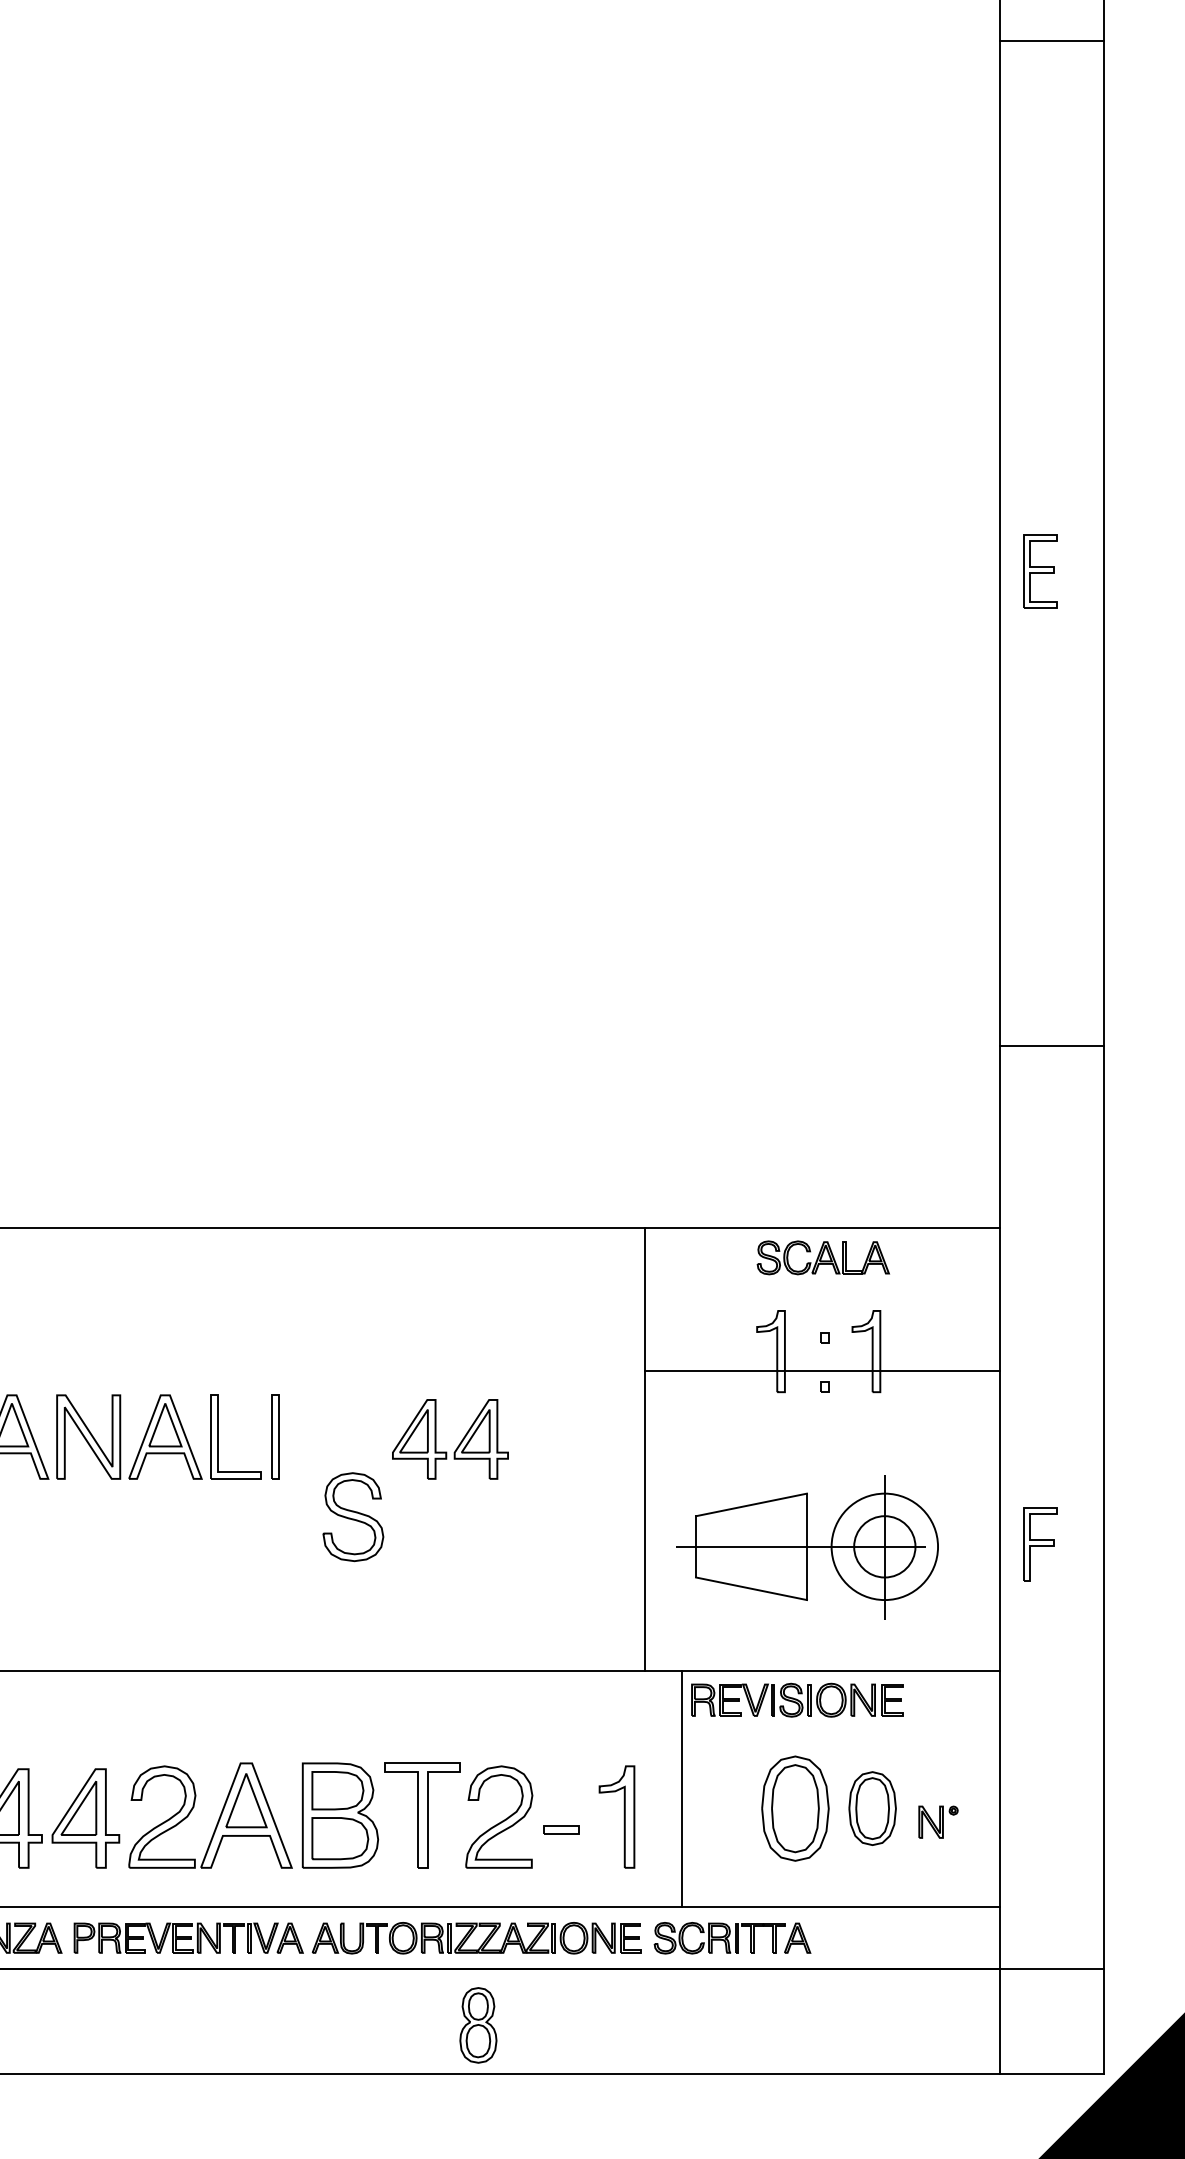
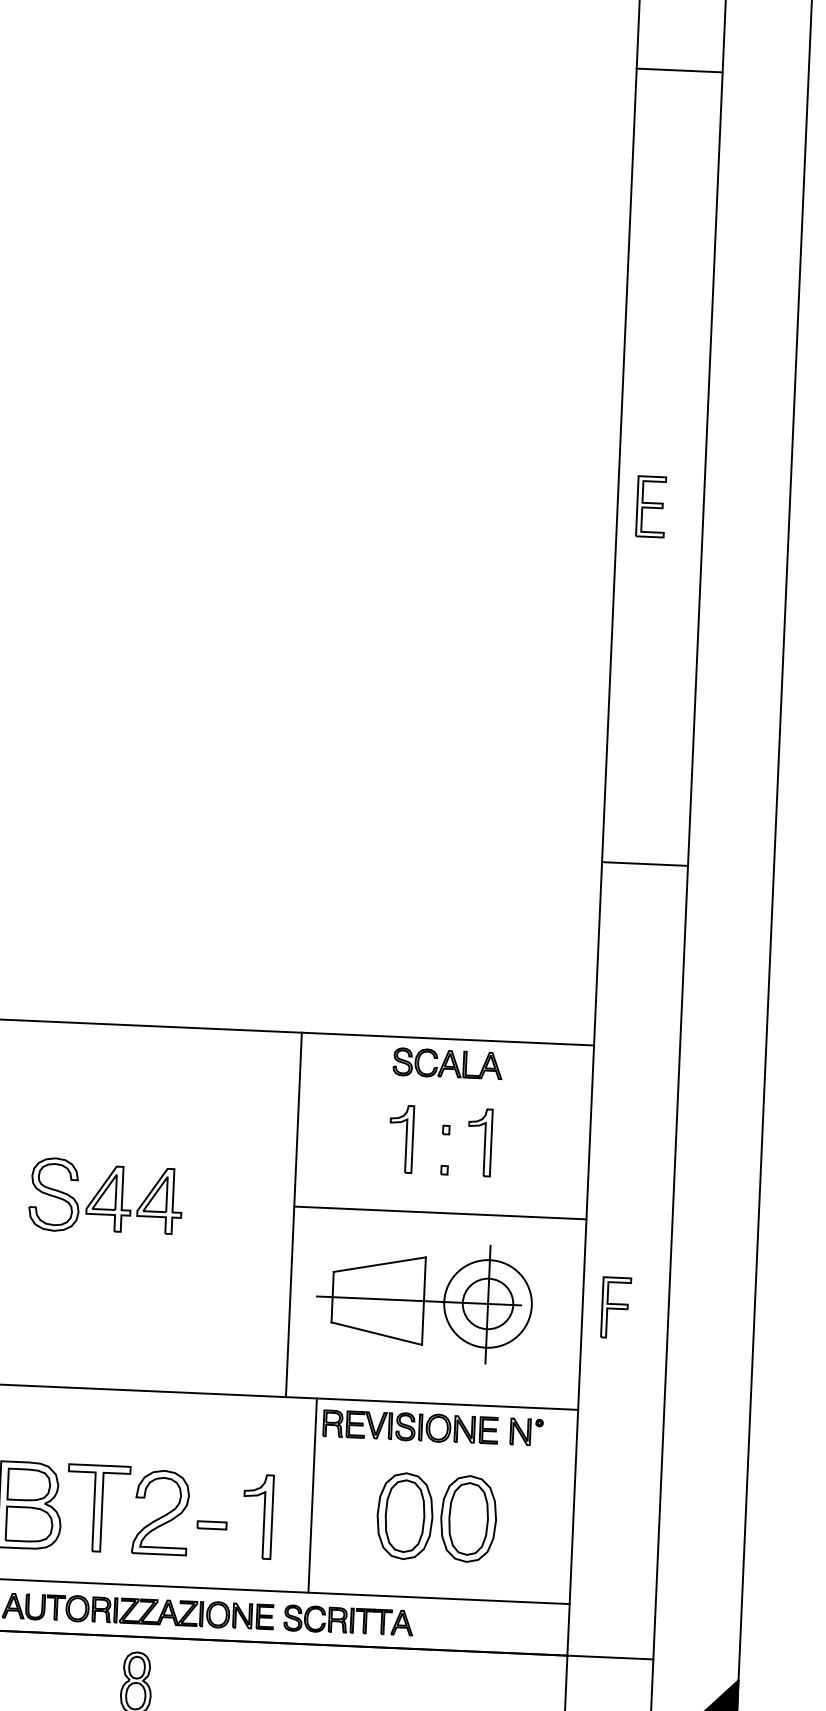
line: (1051, 1046) -> (644, 864), moved
line: (821, 1371) -> (439, 1213), moved
part: (353, 1517) -> (54, 1194), moved
part: (872, 1808) -> (468, 1518), size x1.43
part: (938, 1821) -> (526, 1431), moved

